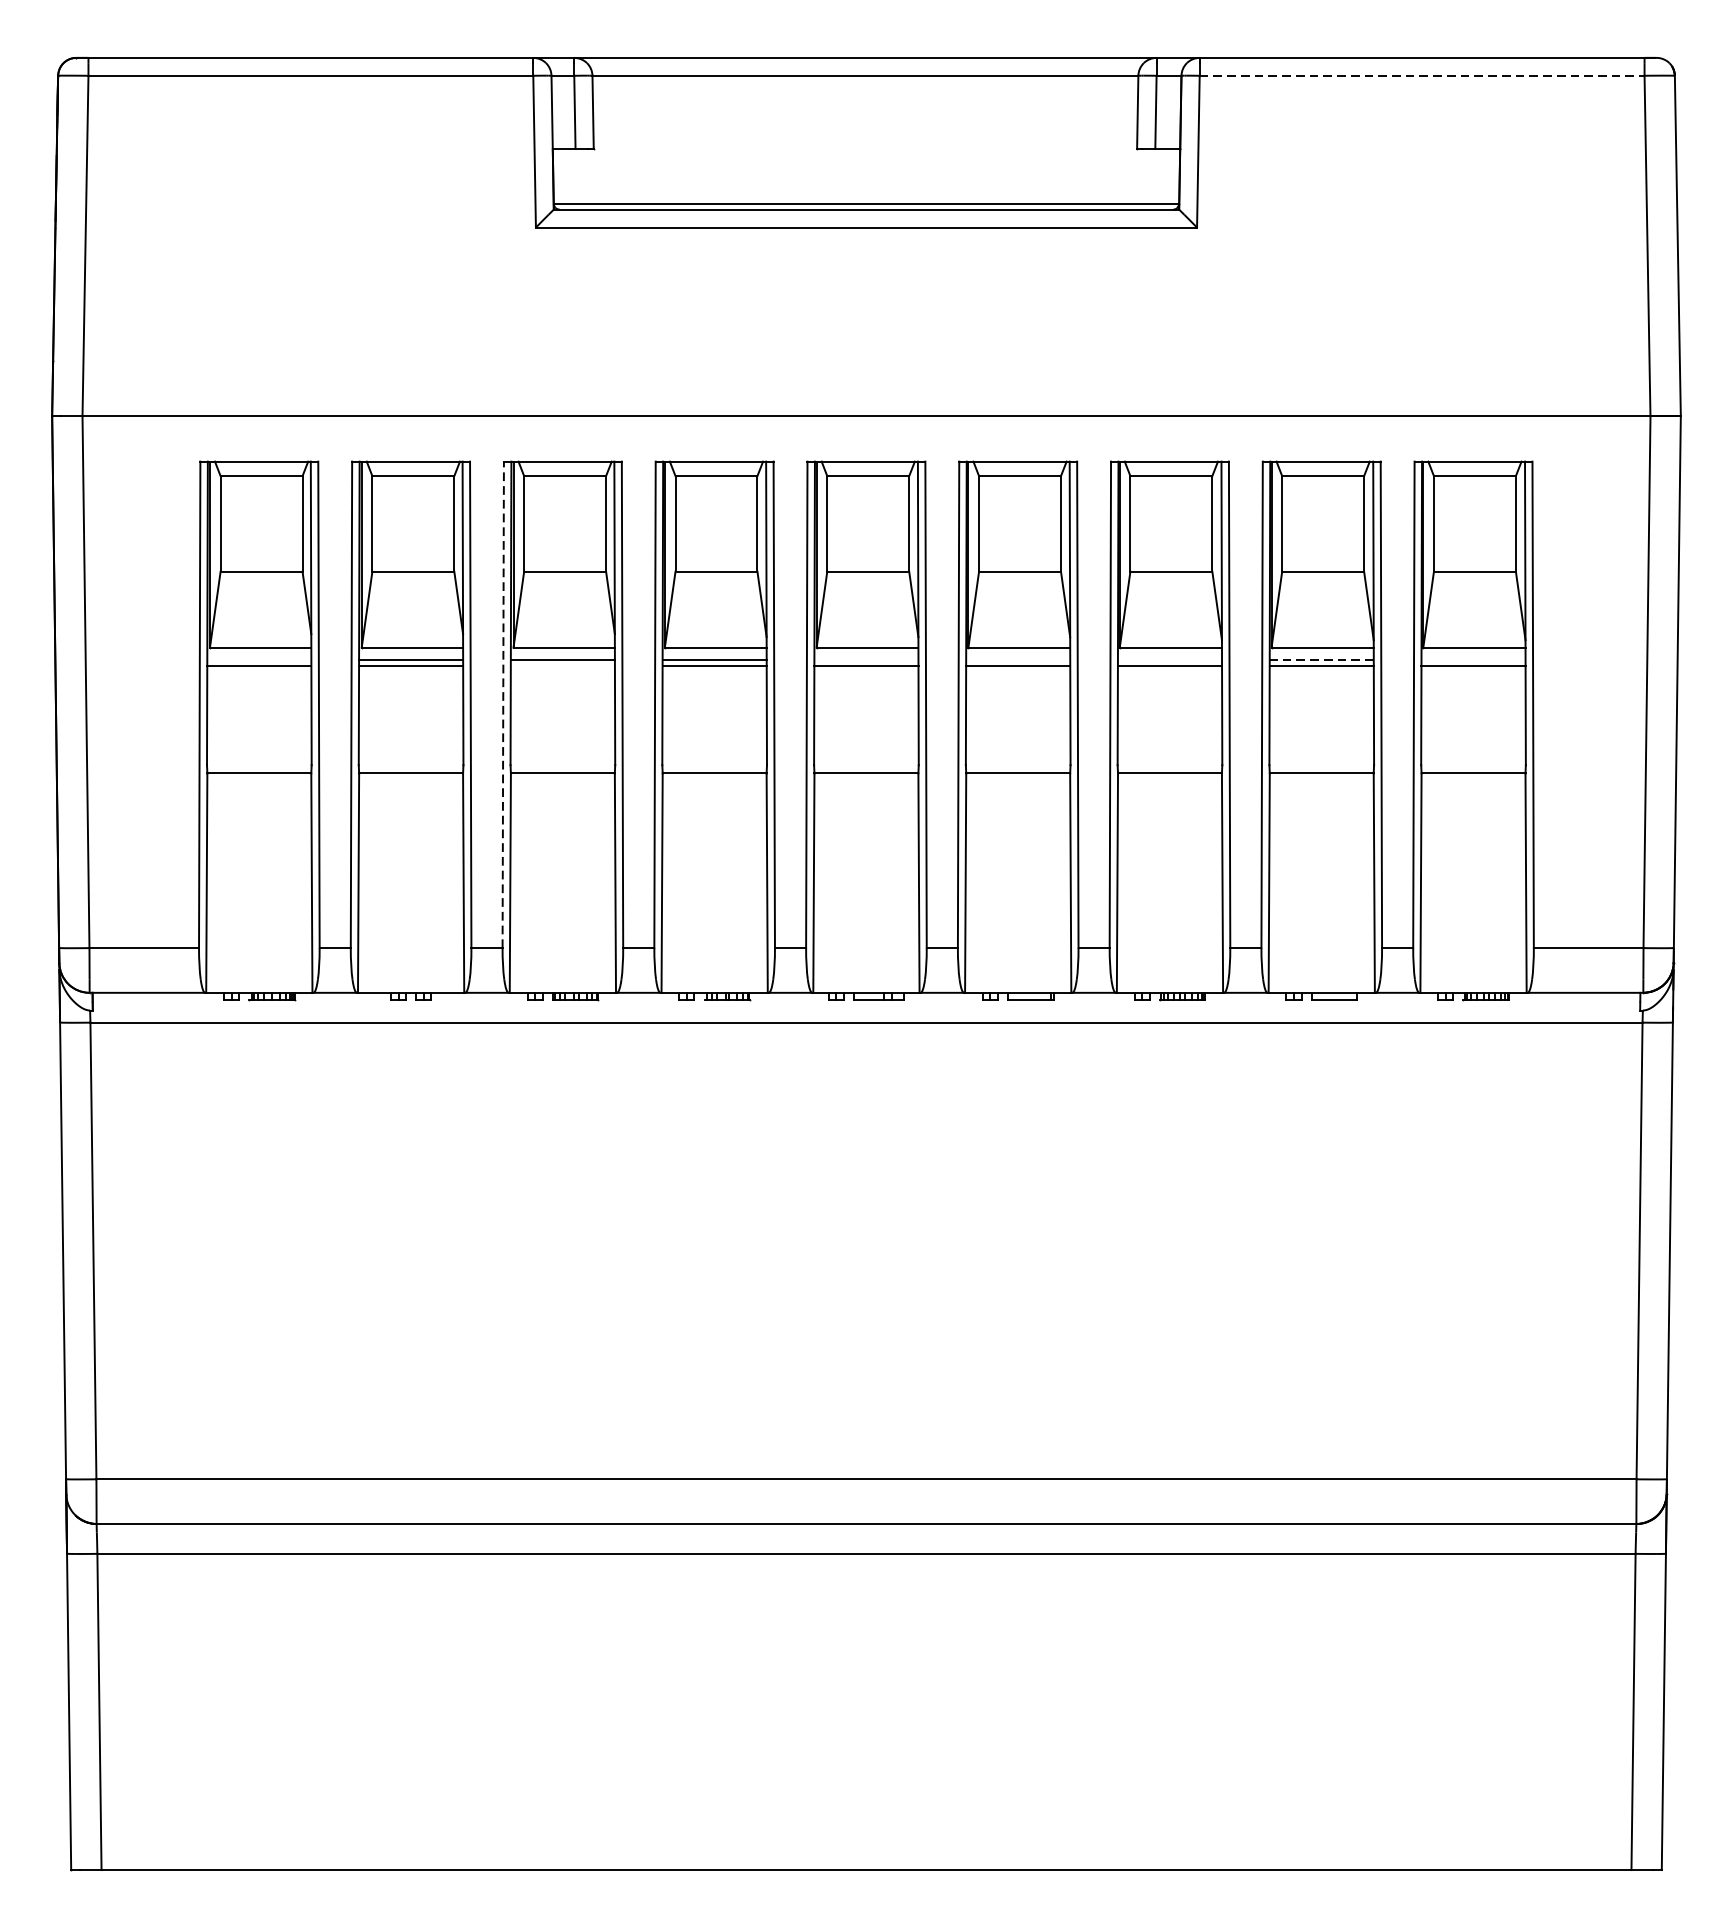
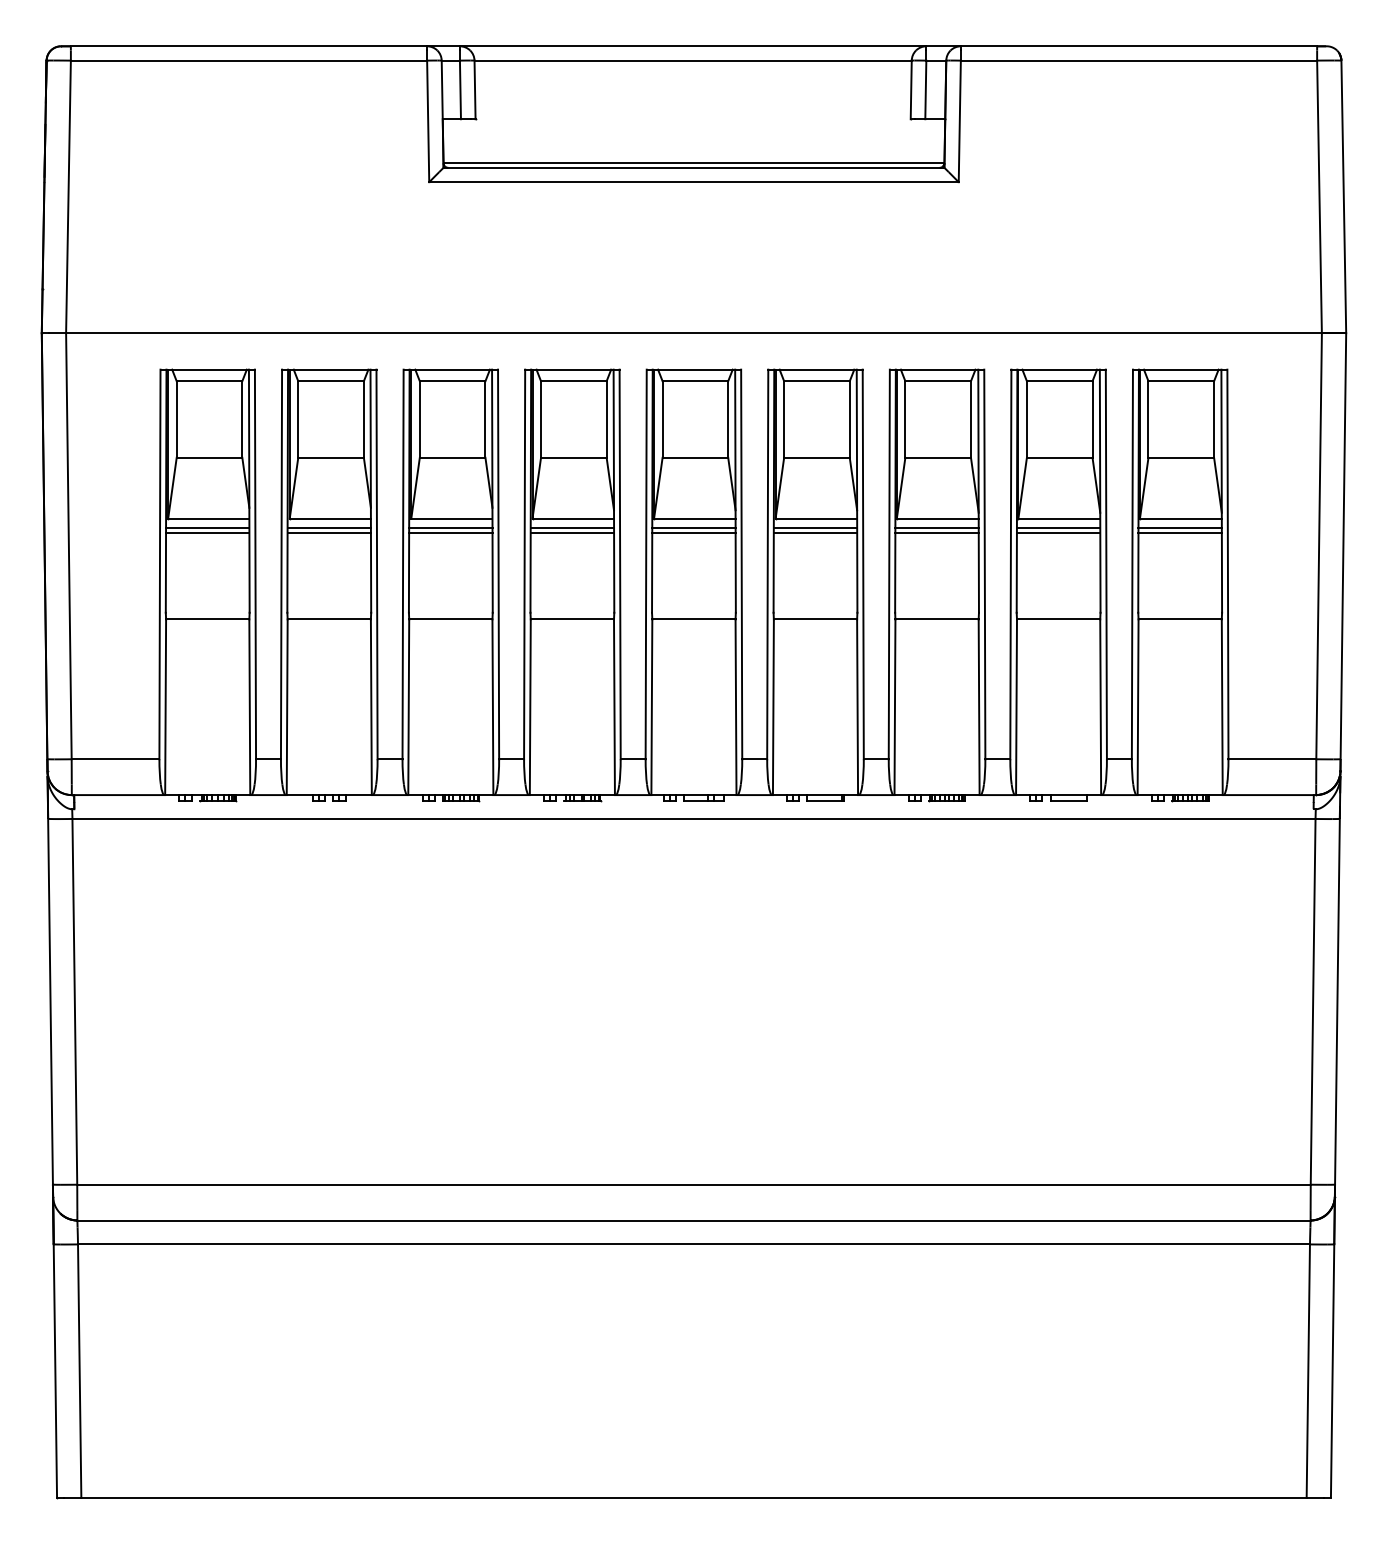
line: (1422, 75) -> (1139, 60), dashed -> solid
line: (259, 659) -> (207, 528), added
line: (865, 659) -> (693, 528), added
line: (1018, 659) -> (815, 528), added
line: (1169, 659) -> (936, 528), added
line: (1321, 659) -> (1058, 528), dashed -> solid
line: (1472, 659) -> (1179, 528), added
line: (562, 666) -> (450, 533), added
line: (503, 704) -> (403, 564), dashed -> solid

